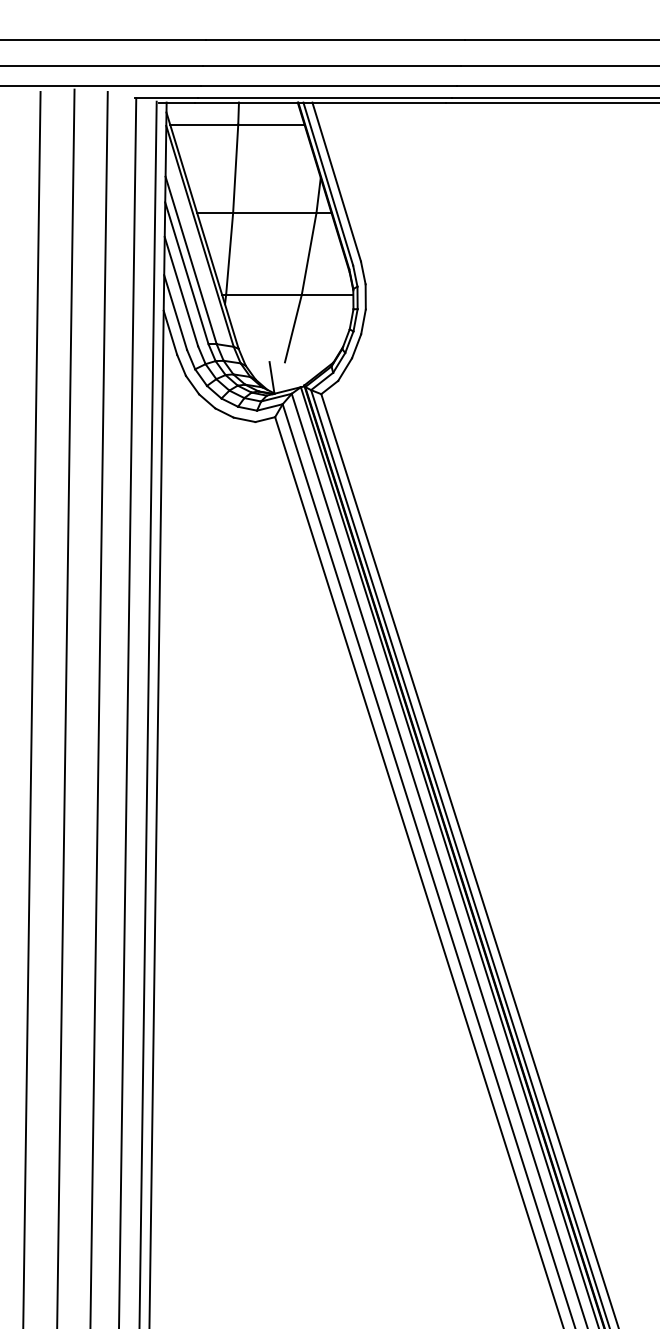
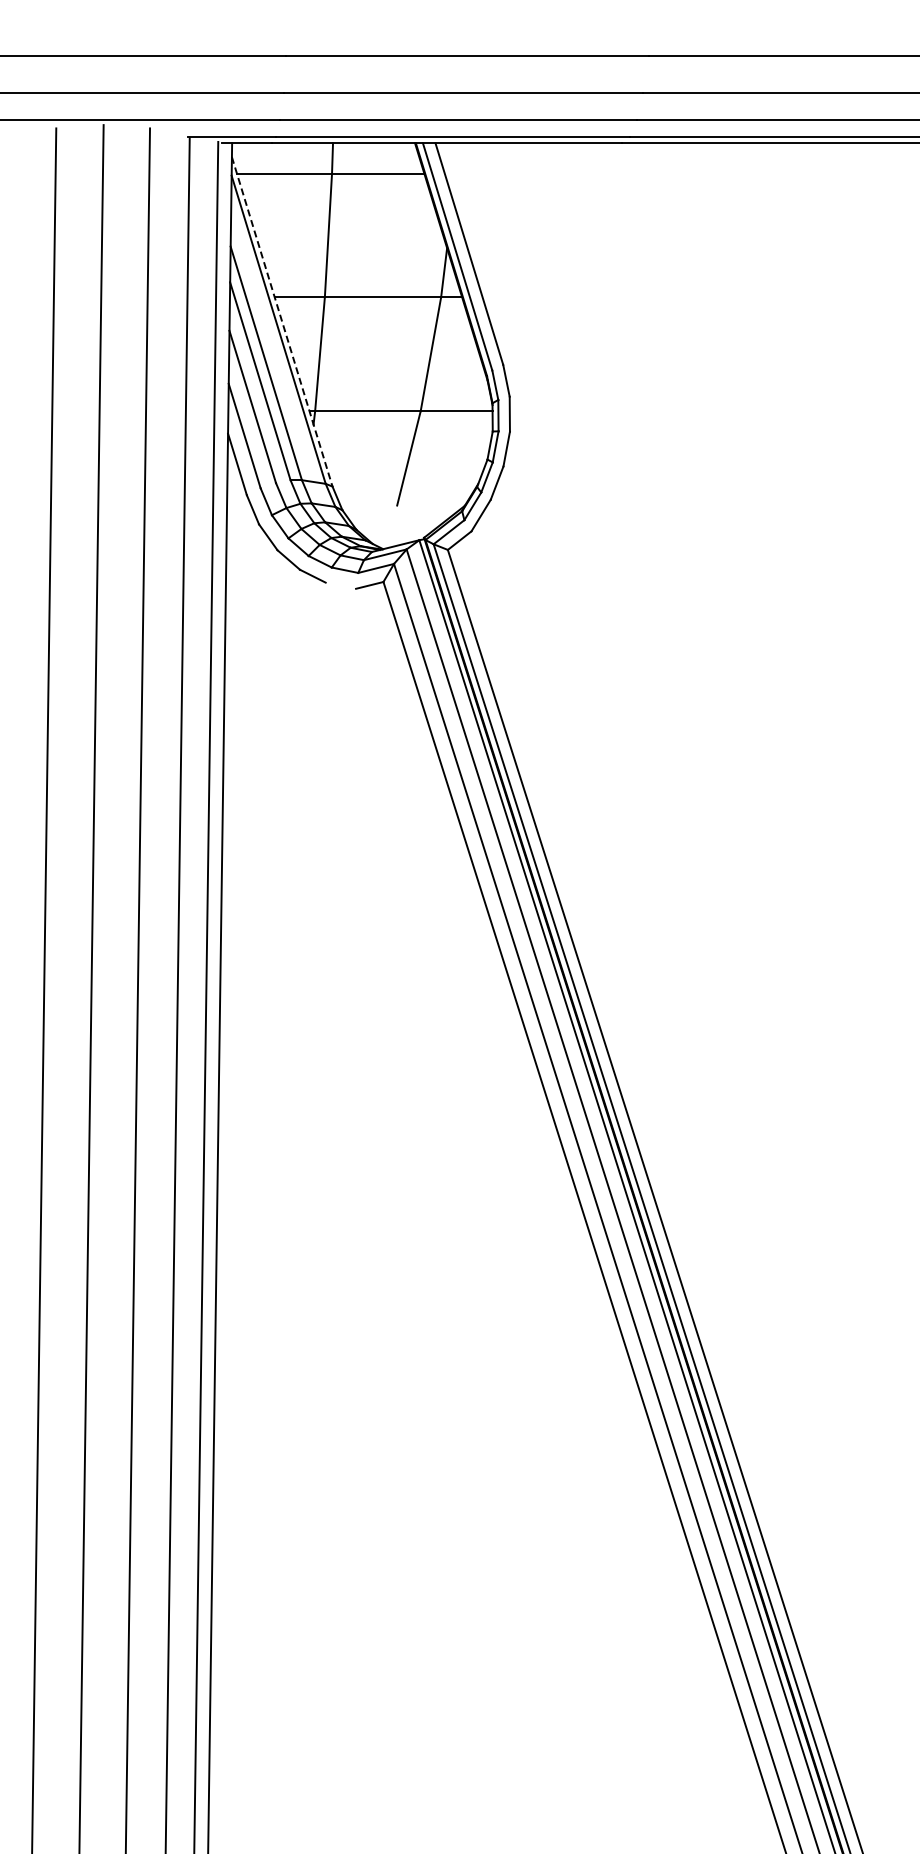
line: (202, 231) -> (282, 322), solid -> dashed
line: (271, 377) -> (378, 526), removed
line: (244, 419) -> (340, 585), removed

